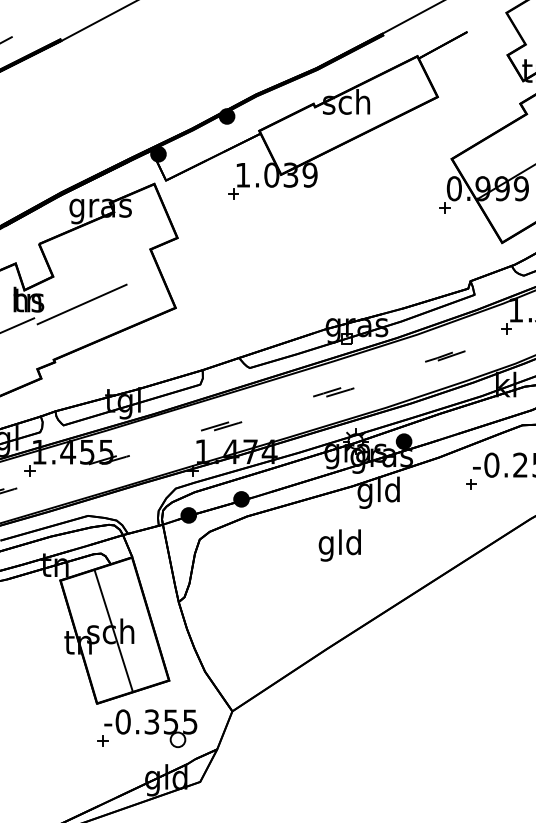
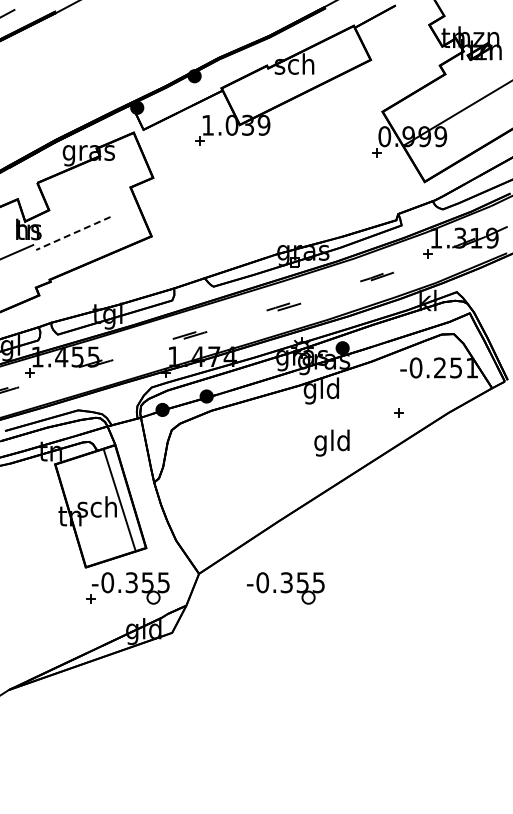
line: (82, 304) -> (73, 233), solid -> dashed
part: (470, 483) -> (398, 412), moved
text: (339, 544) -> (331, 442), moved
line: (113, 630) -> (119, 500), moved
part: (335, 728) -> (285, 588), added

